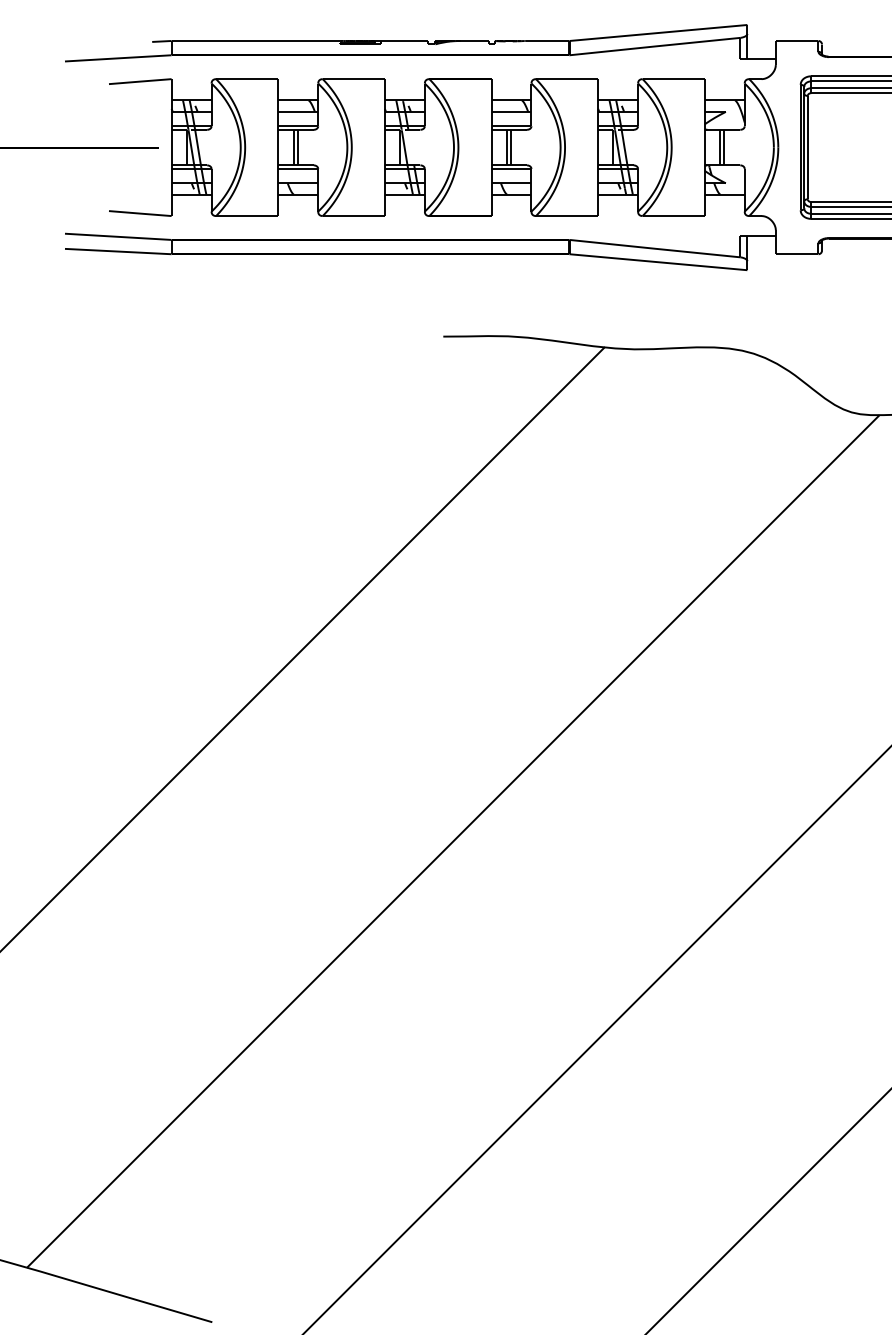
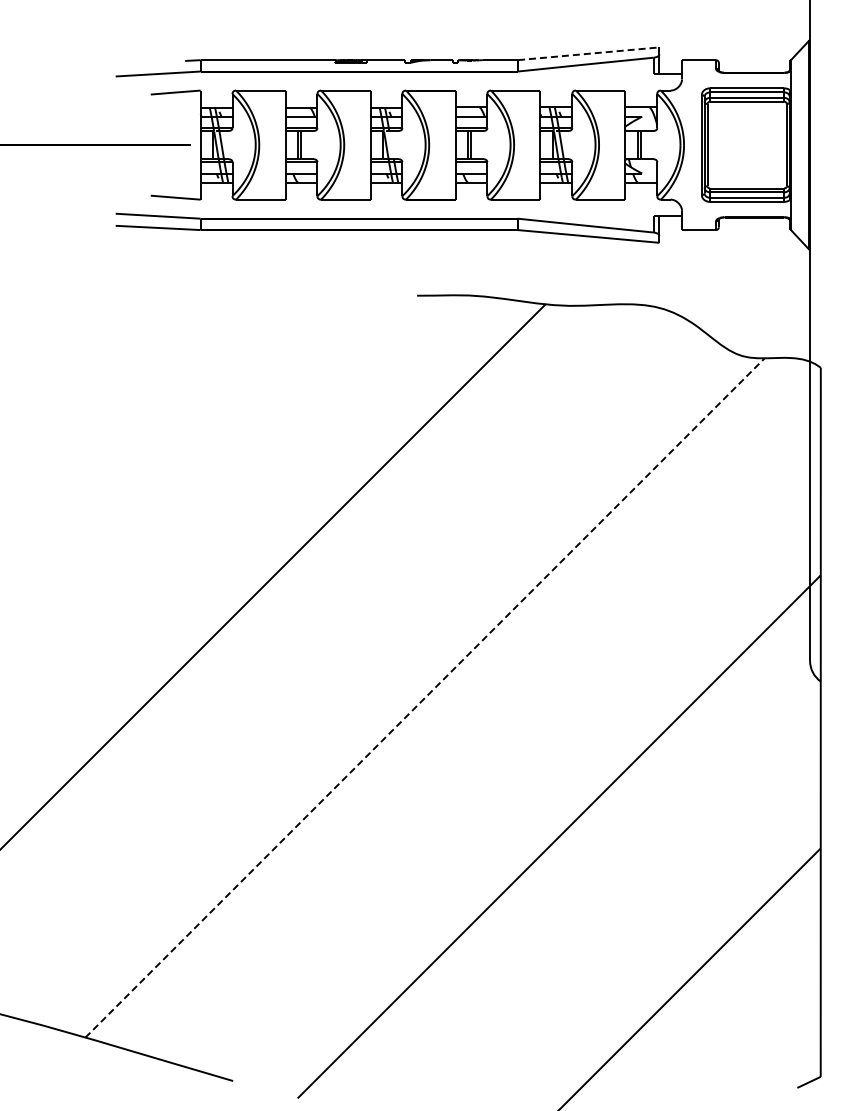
line: (658, 32) -> (588, 53), solid -> dashed
line: (453, 840) -> (425, 697), solid -> dashed

